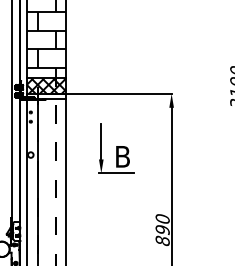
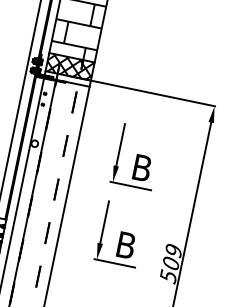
part: (116, 214) -> (120, 234), added
text: (162, 230) -> (170, 264), 890 -> 509

